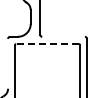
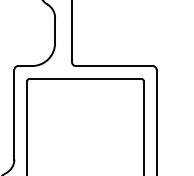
line: (63, 36) -> (114, 65), added
line: (47, 44) -> (85, 79), dashed -> solid
line: (8, 63) -> (15, 114), added

